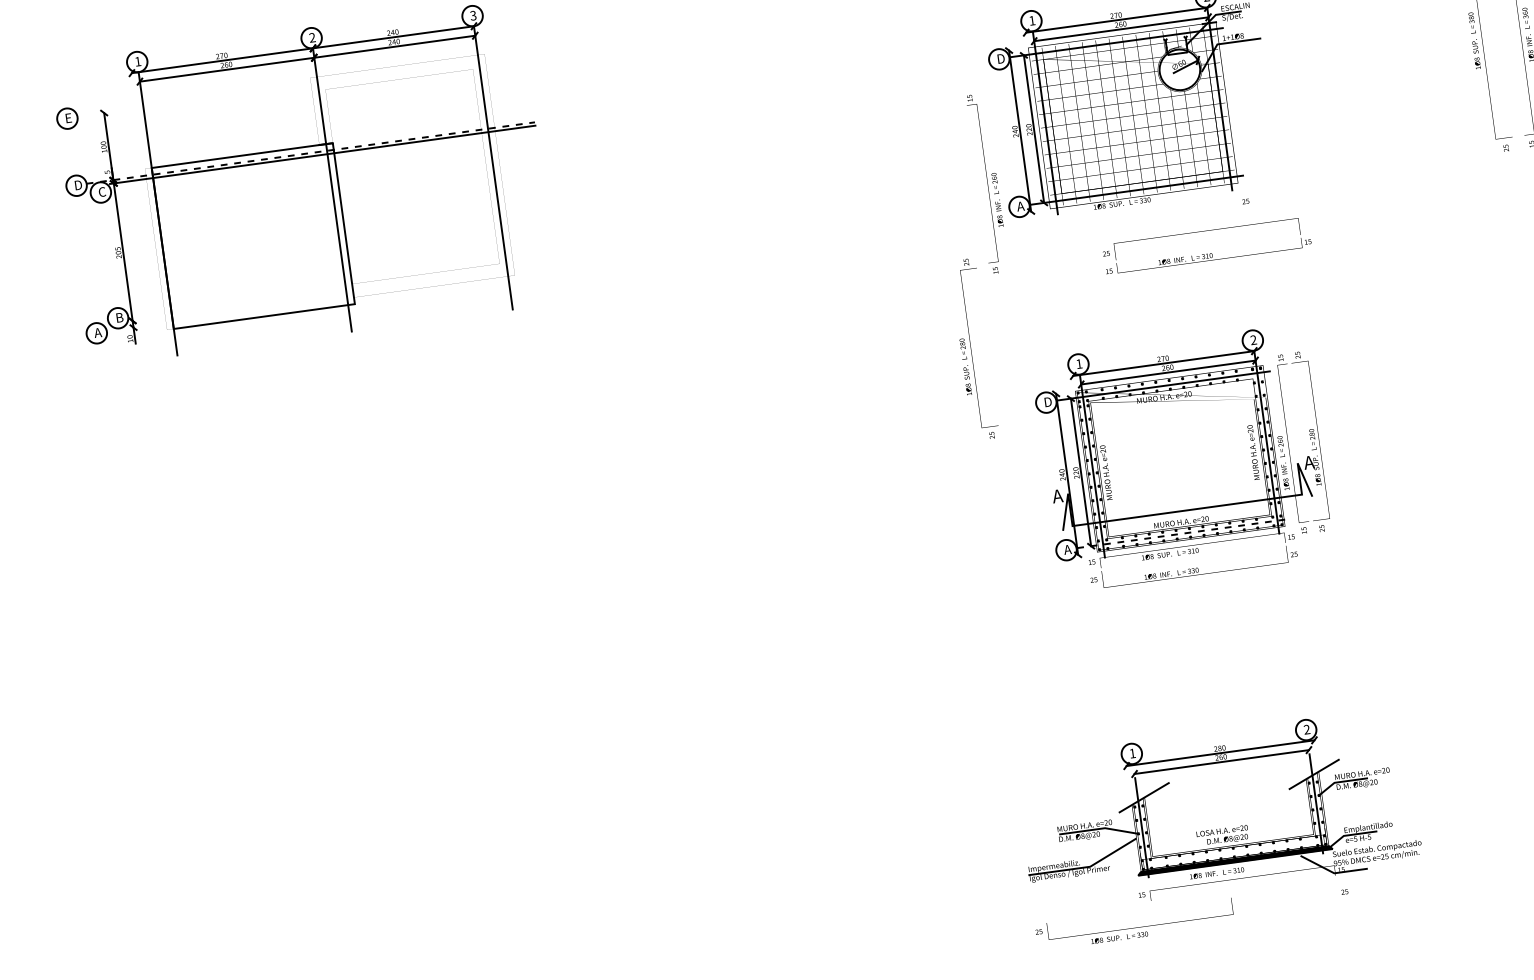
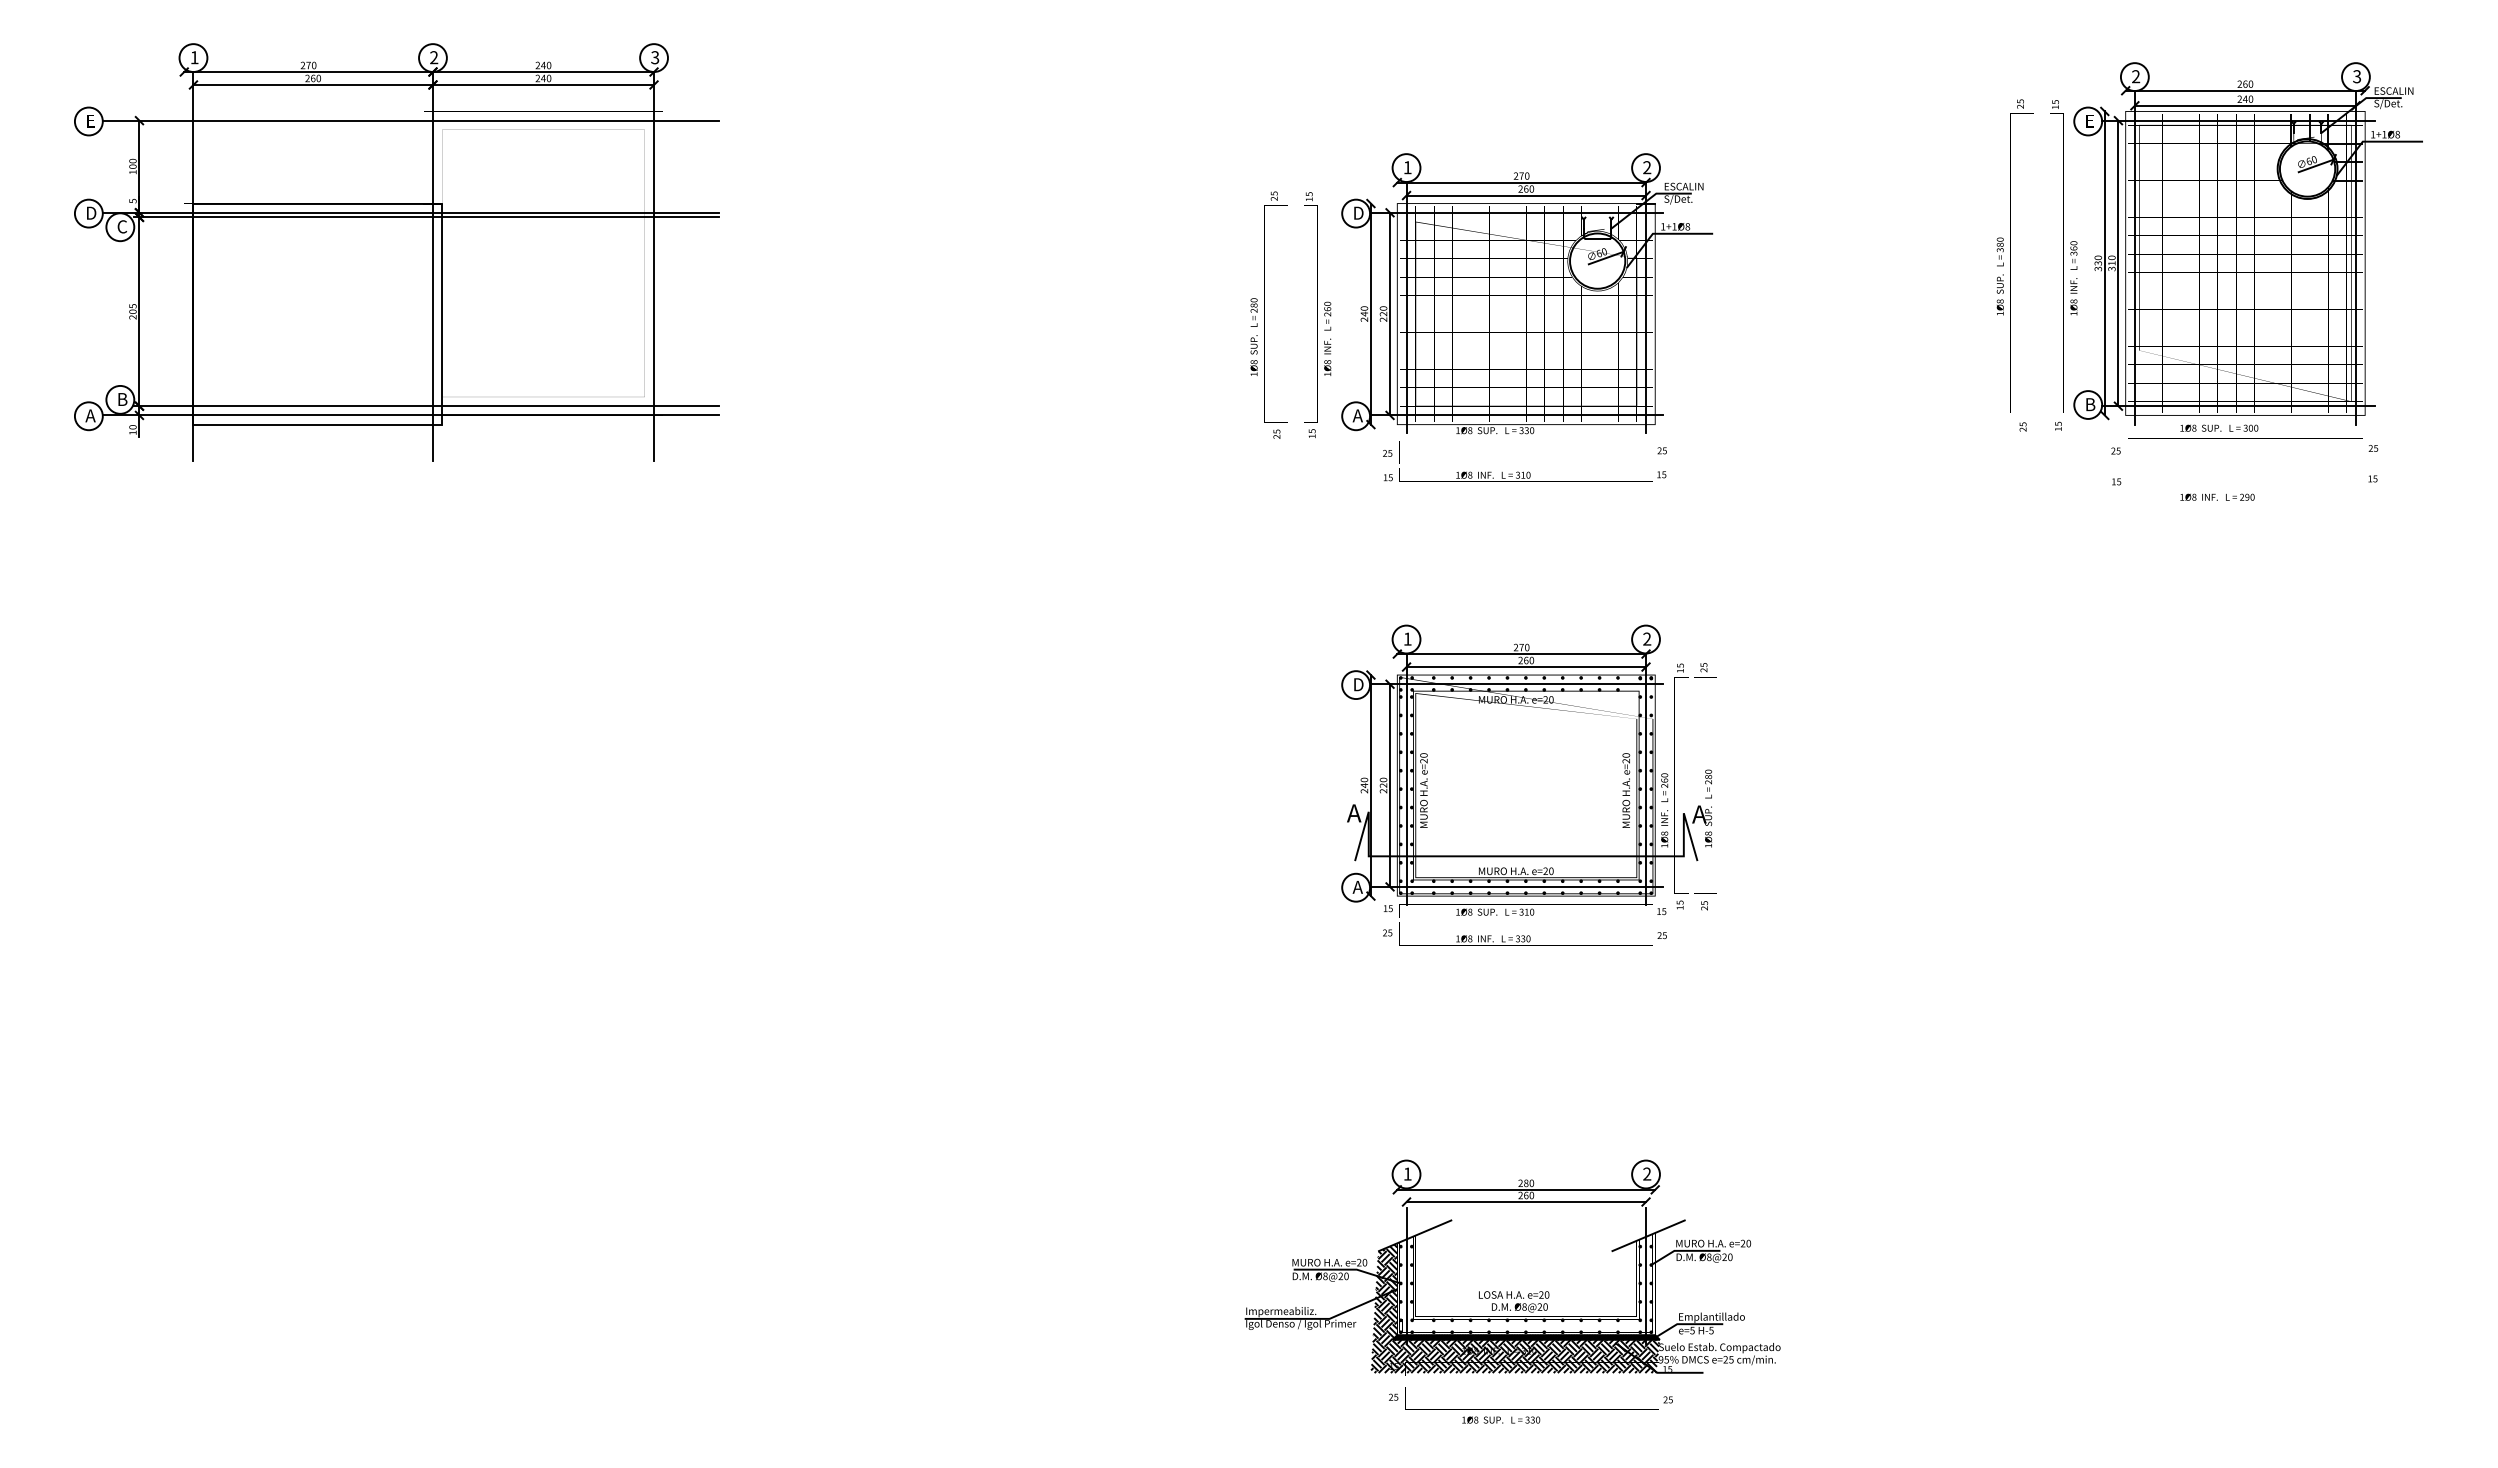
line: (301, 85) -> (410, 120), added
line: (310, 152) -> (410, 212), dashed -> solid
text: (987, 184) -> (1317, 315), moved
text: (1206, 245) -> (1524, 461), moved
line: (341, 292) -> (426, 406), added
line: (330, 300) -> (410, 415), added
text: (973, 349) -> (1268, 314), moved
line: (1183, 533) -> (1517, 886), dashed -> solid
hatch: (1224, 840) -> (1515, 1308), added
text: (1134, 924) -> (1523, 1405), moved

